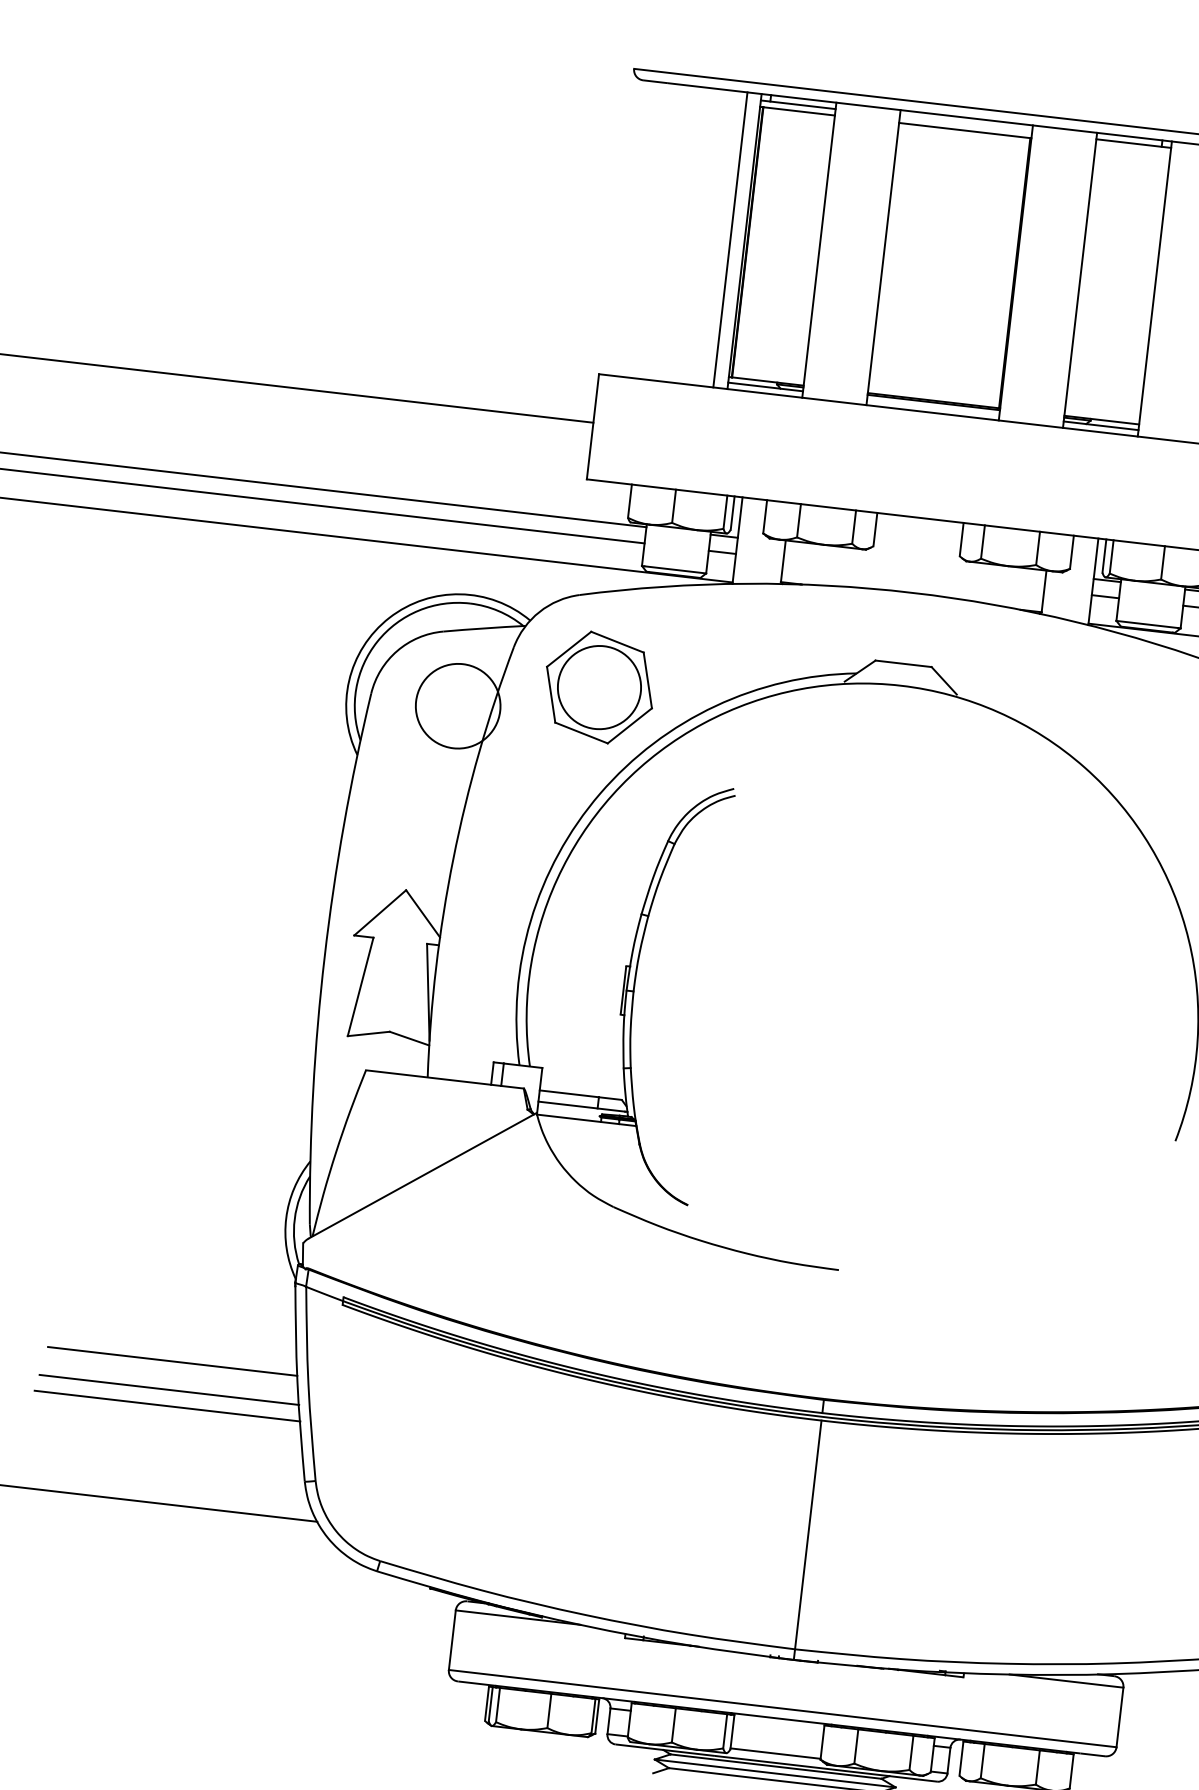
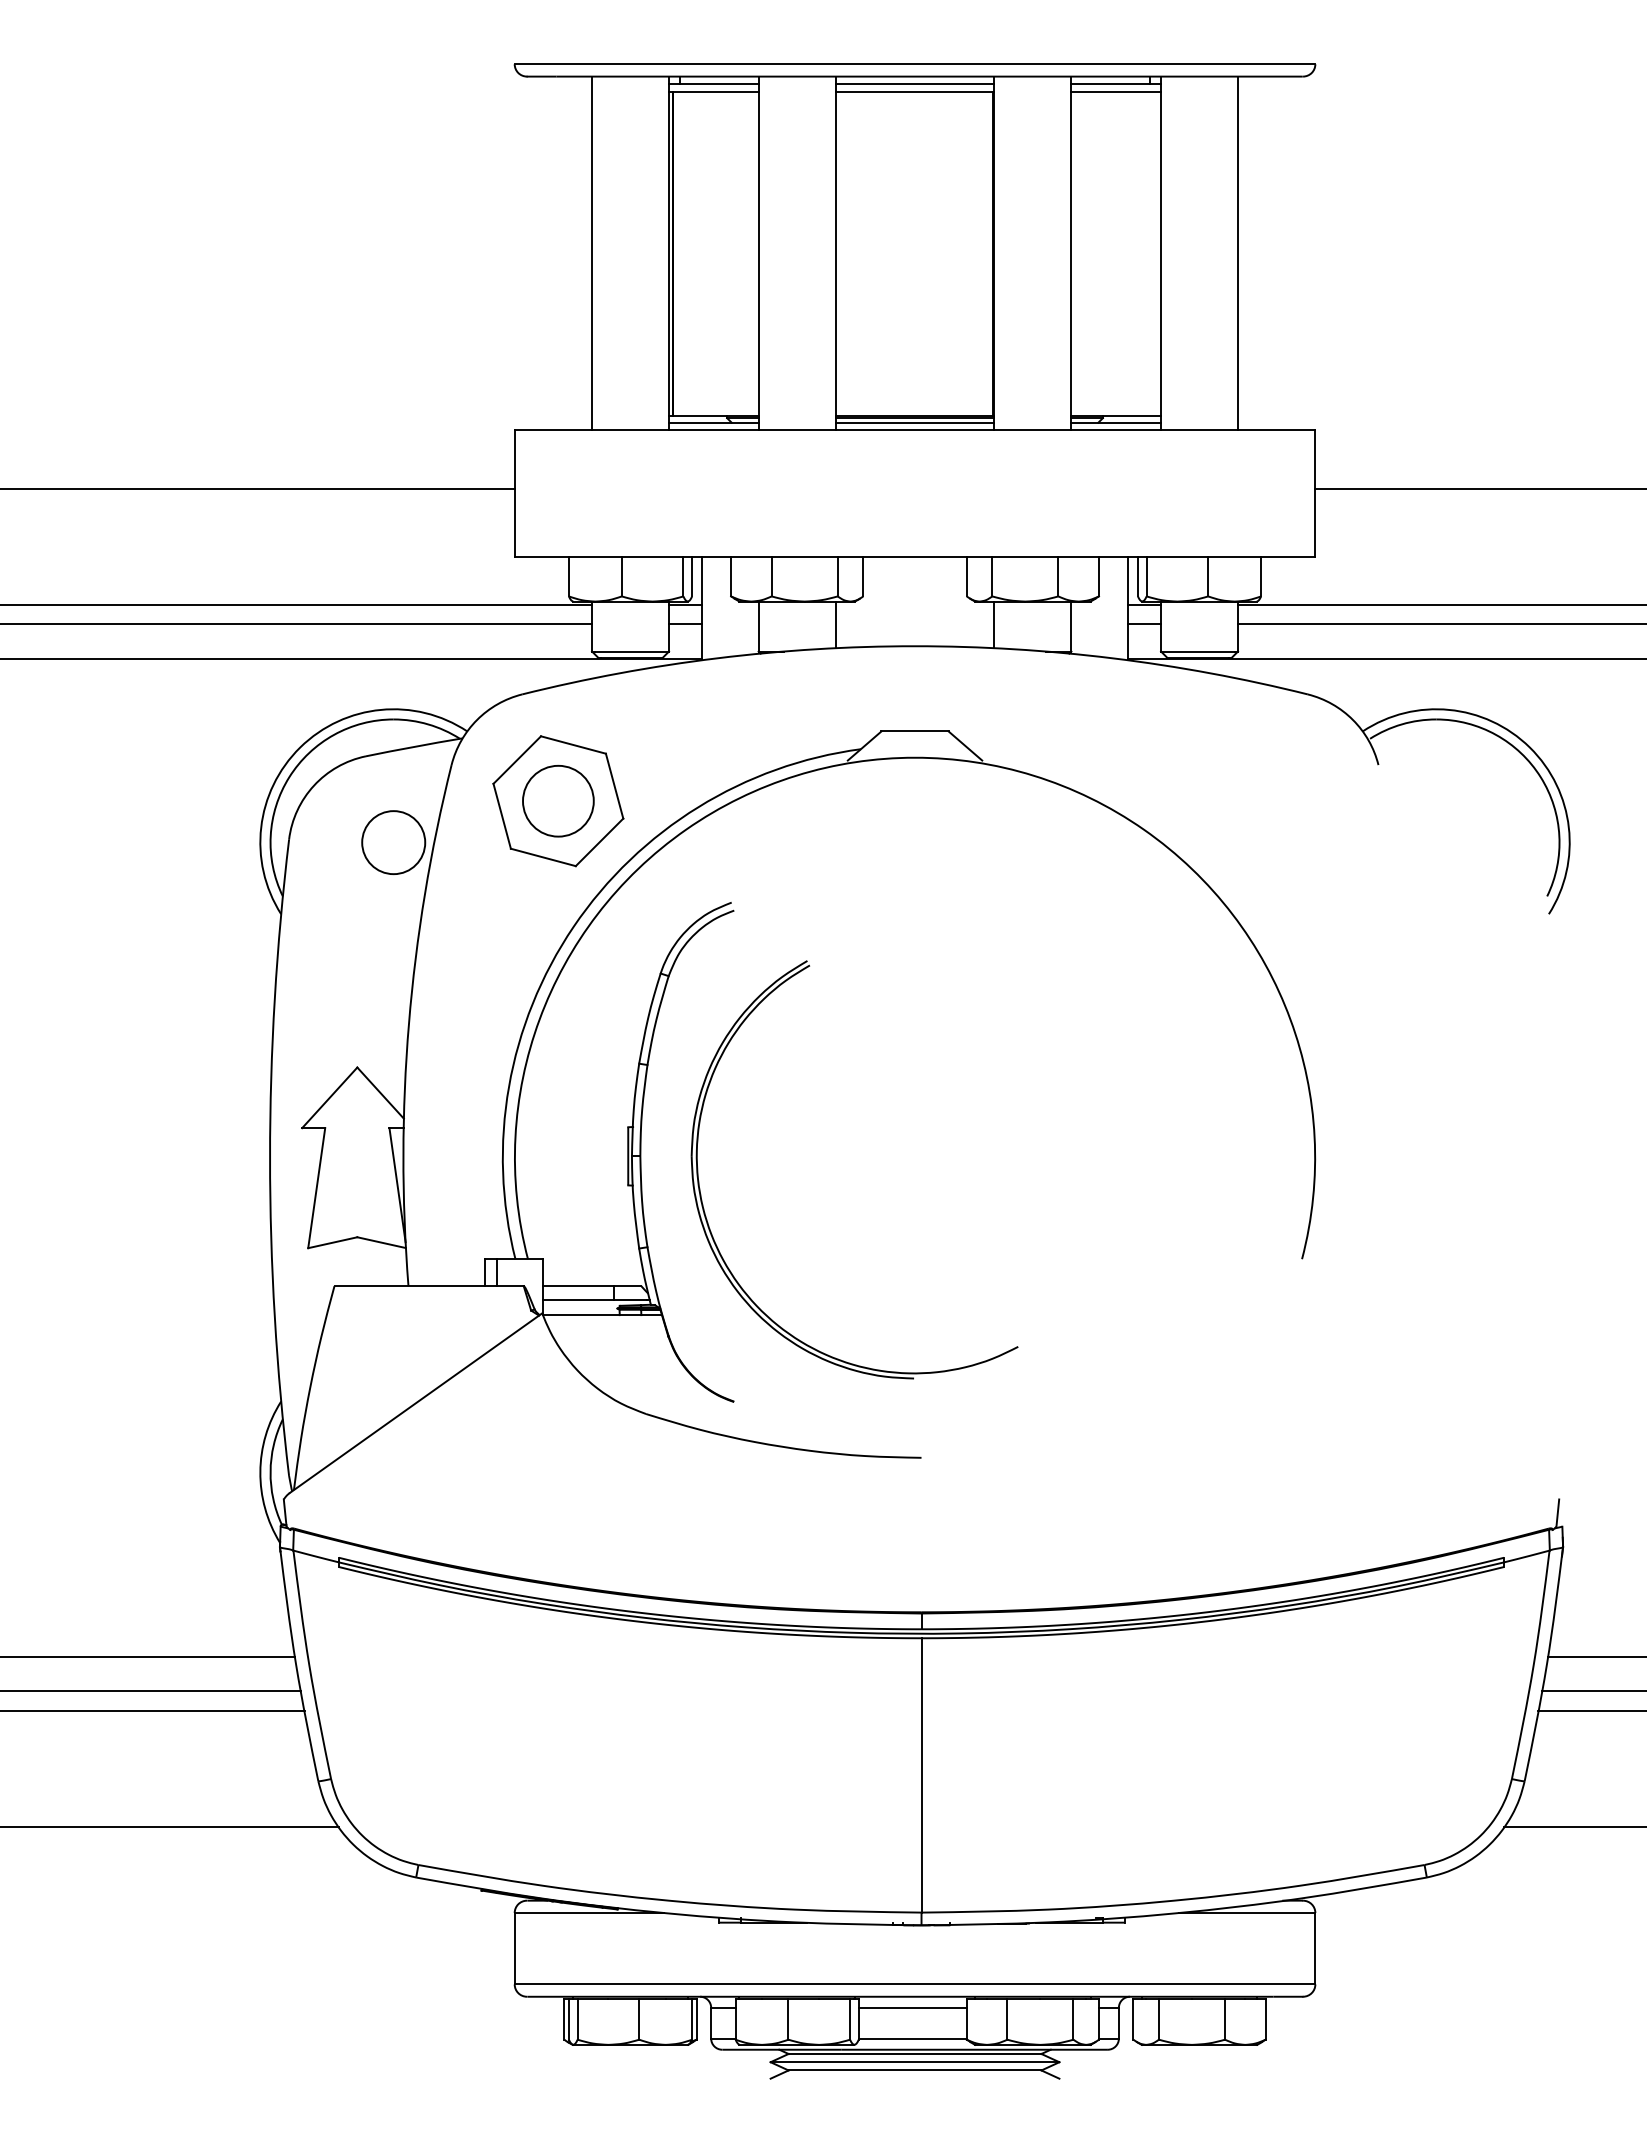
line: (965, 124) -> (914, 84), added
line: (1133, 150) -> (1116, 92), added
line: (730, 239) -> (592, 253), moved
line: (932, 406) -> (914, 422), added
line: (847, 566) -> (835, 624), added
line: (980, 582) -> (994, 624), added
circle: (599, 686) -> (558, 800), size x0.71
circle: (458, 706) -> (393, 842), size x0.62
part: (681, 1033) -> (702, 1199), added
line: (778, 1727) -> (912, 2007), added

